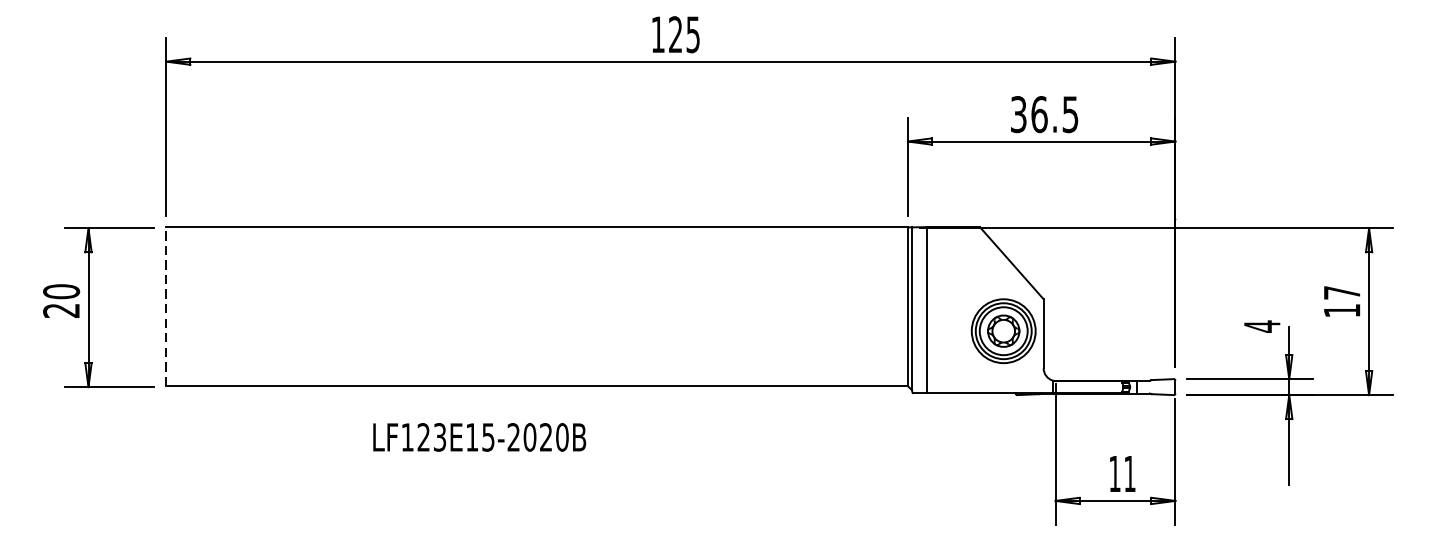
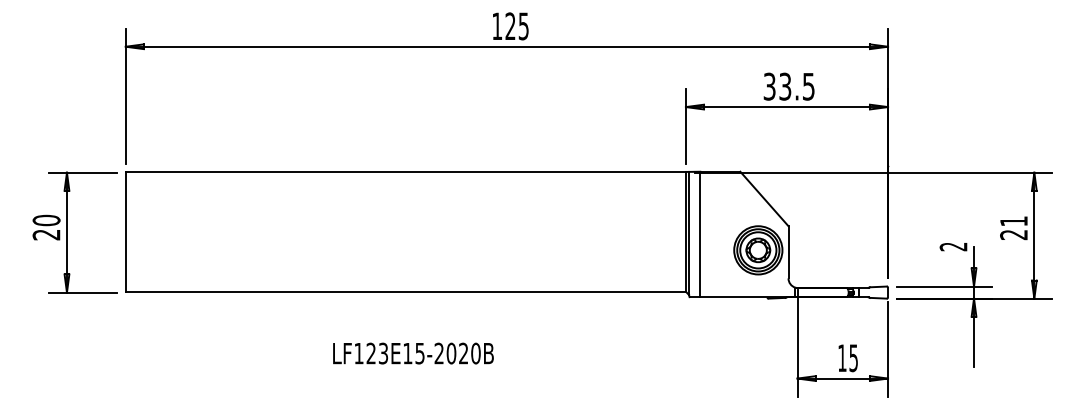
text: (1039, 114) -> (785, 86), 36.5 -> 33.5
text: (1341, 302) -> (1013, 228), 17 -> 21
line: (165, 306) -> (125, 231), dashed -> solid
text: (1262, 326) -> (953, 246), 4 -> 2
text: (479, 437) -> (413, 353), moved
text: (1129, 474) -> (853, 358), 11 -> 15

